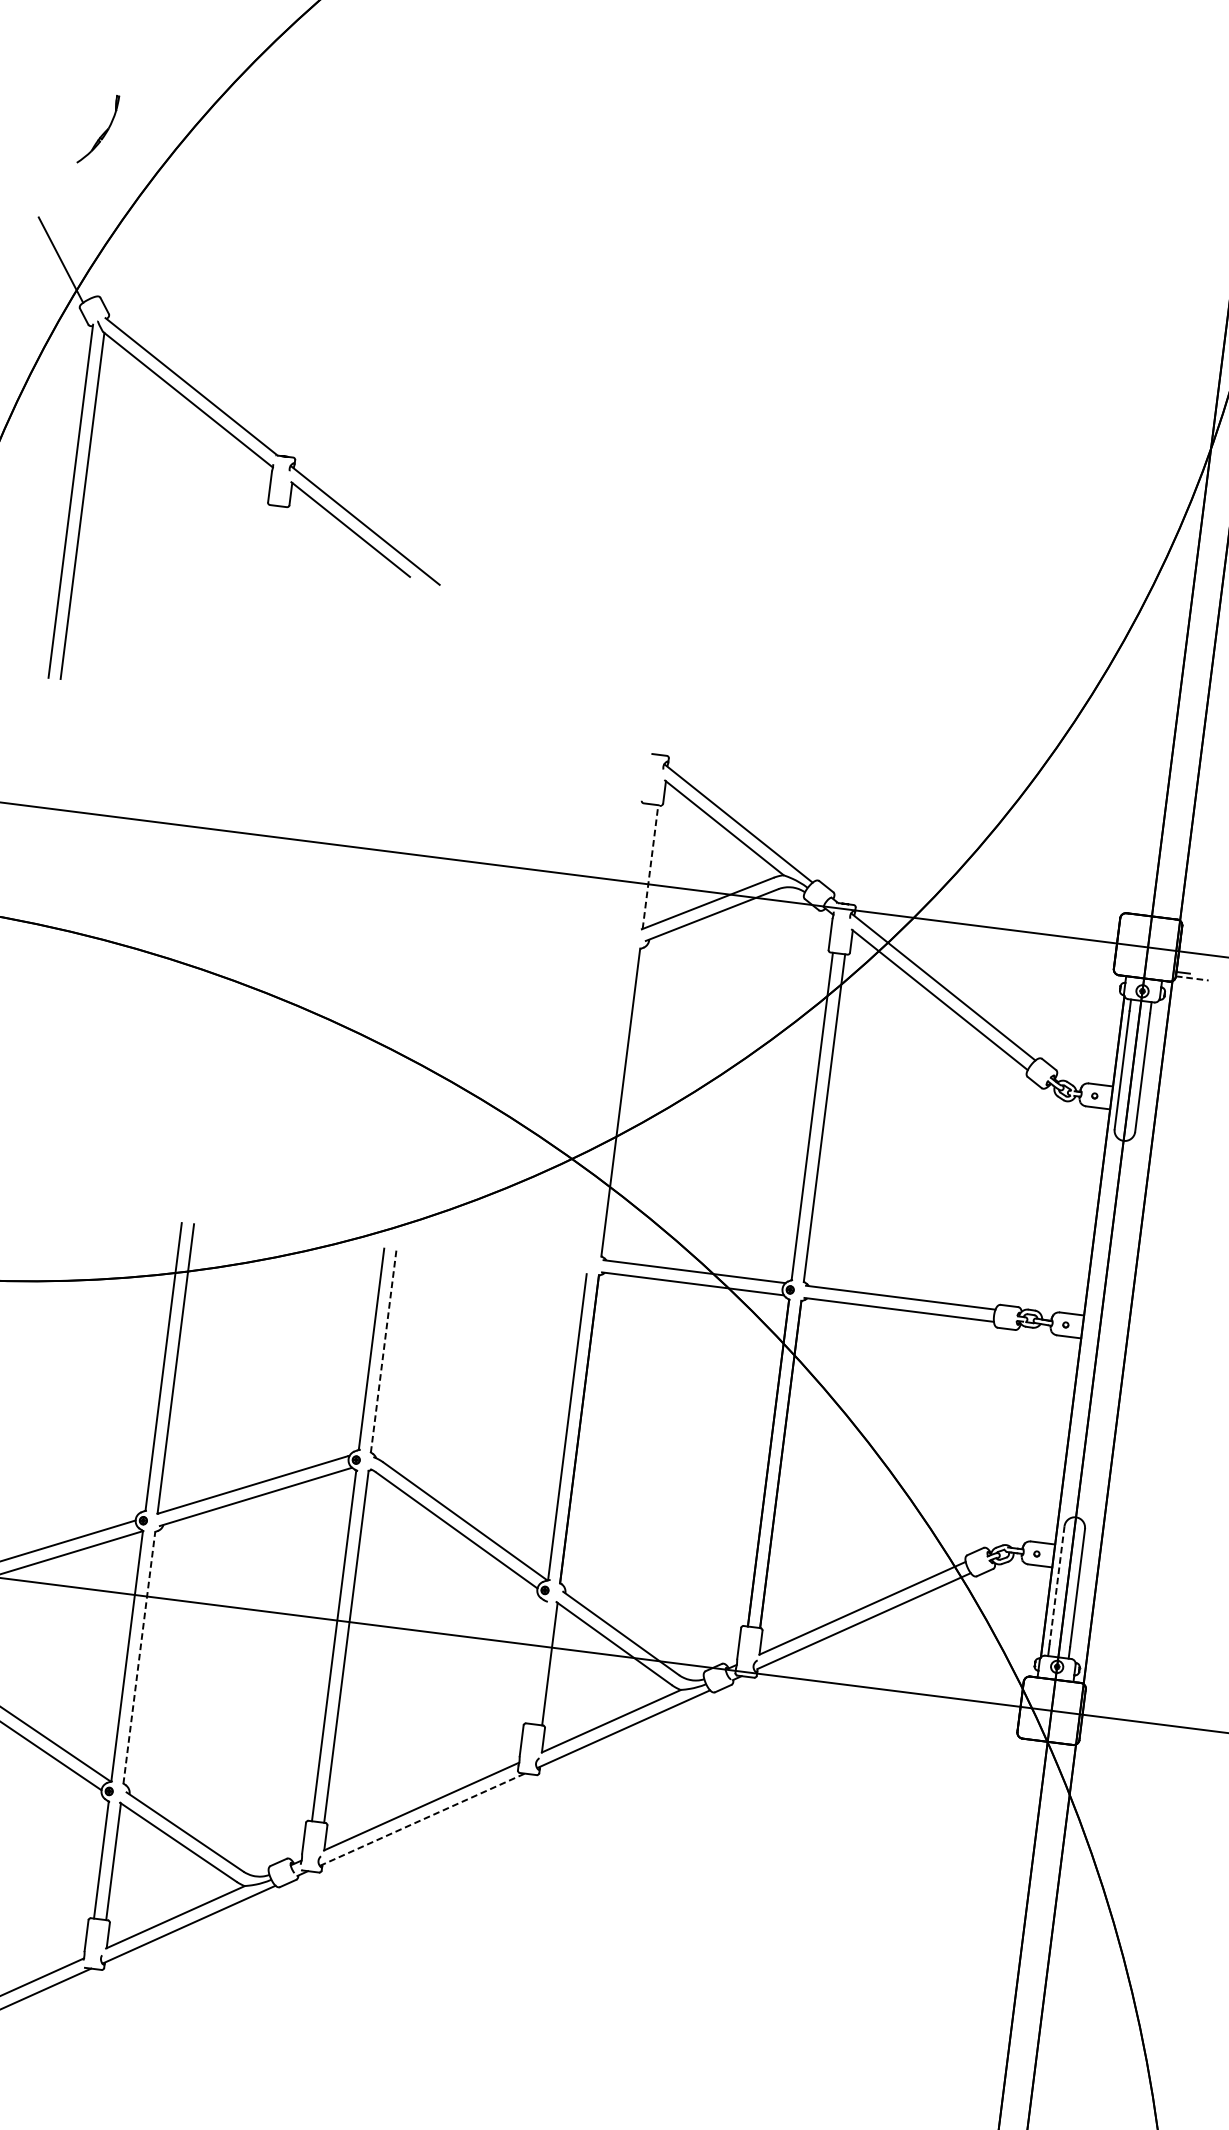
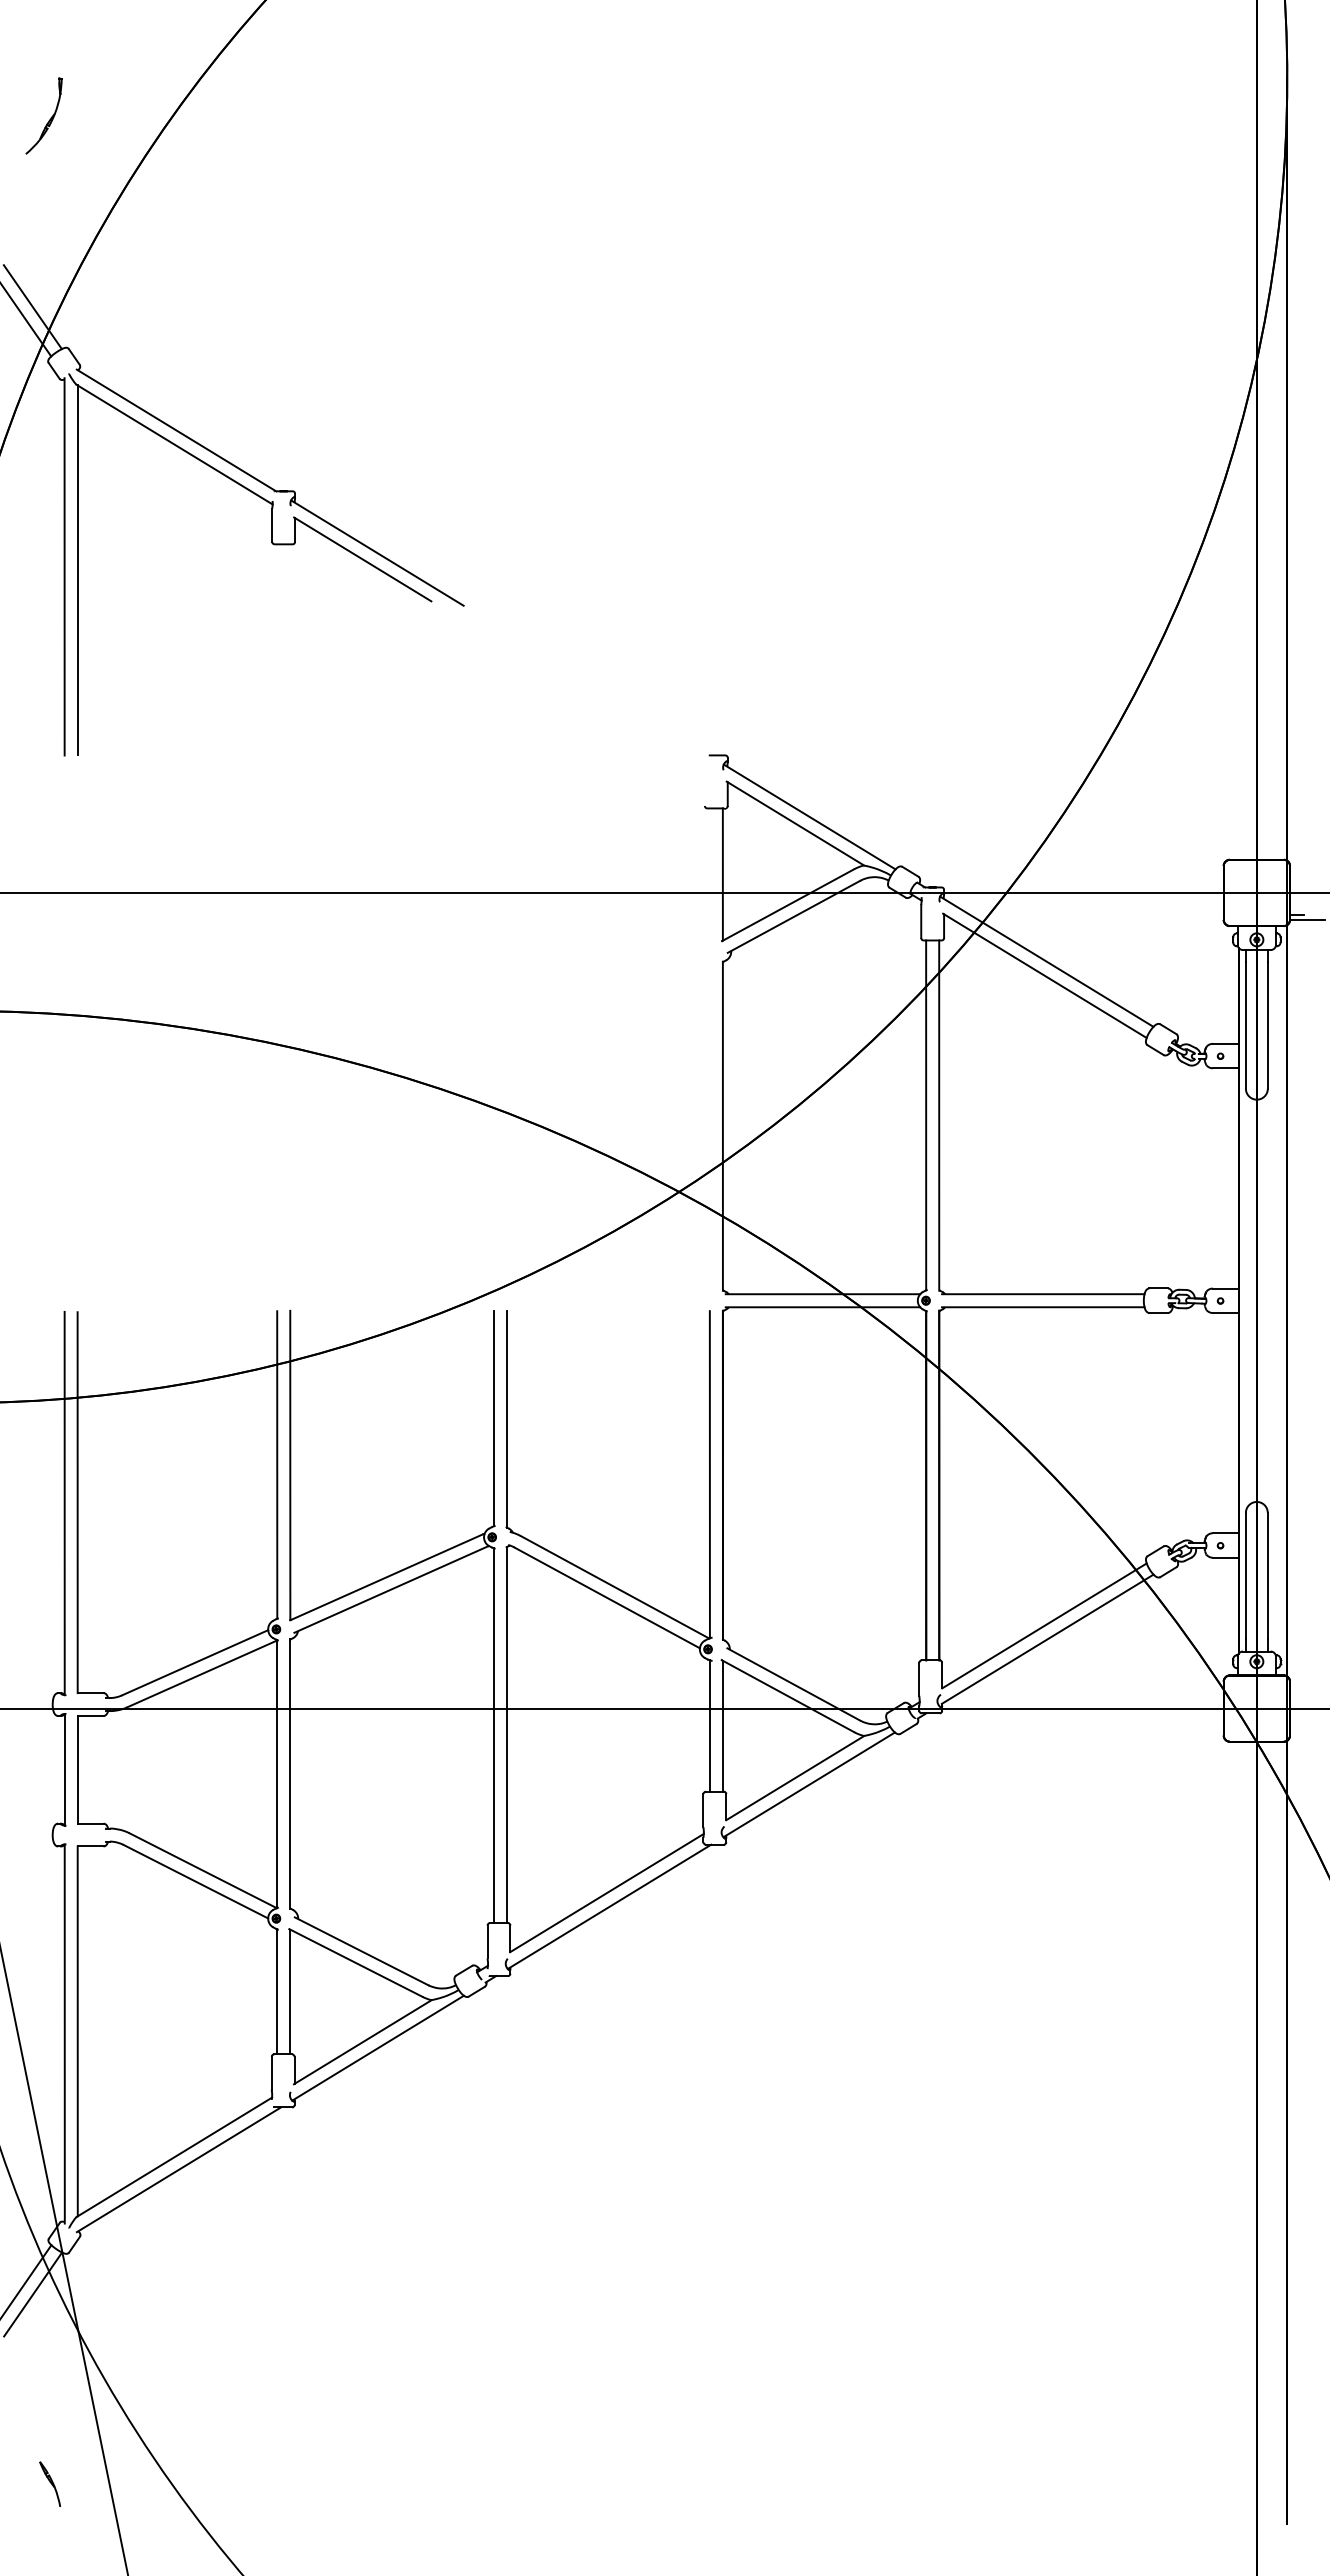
part: (101, 134) -> (48, 120), moved
line: (71, 254) -> (32, 307), added
line: (650, 866) -> (722, 874), dashed -> solid
line: (1193, 978) -> (1308, 919), dashed -> solid
line: (383, 1350) -> (506, 1418), dashed -> solid
line: (1056, 1585) -> (1245, 1576), dashed -> solid
line: (139, 1658) -> (290, 1774), dashed -> solid
line: (537, 1661) -> (709, 1725), added
line: (422, 1819) -> (609, 1906), dashed -> solid

